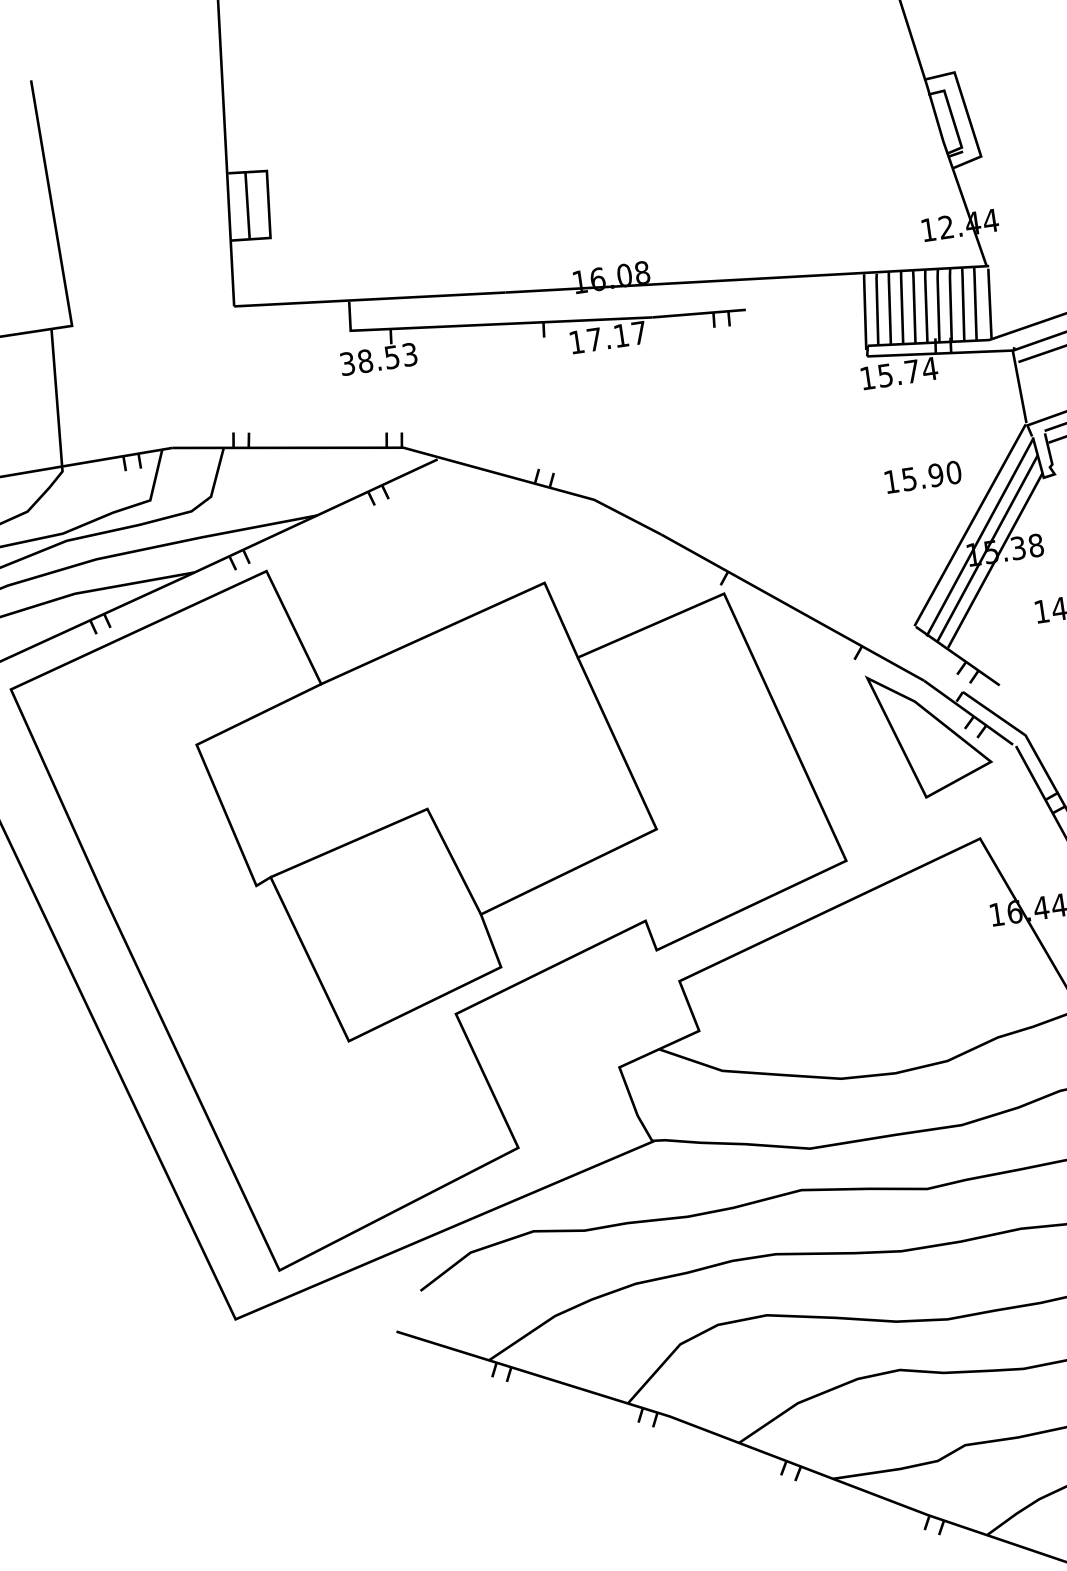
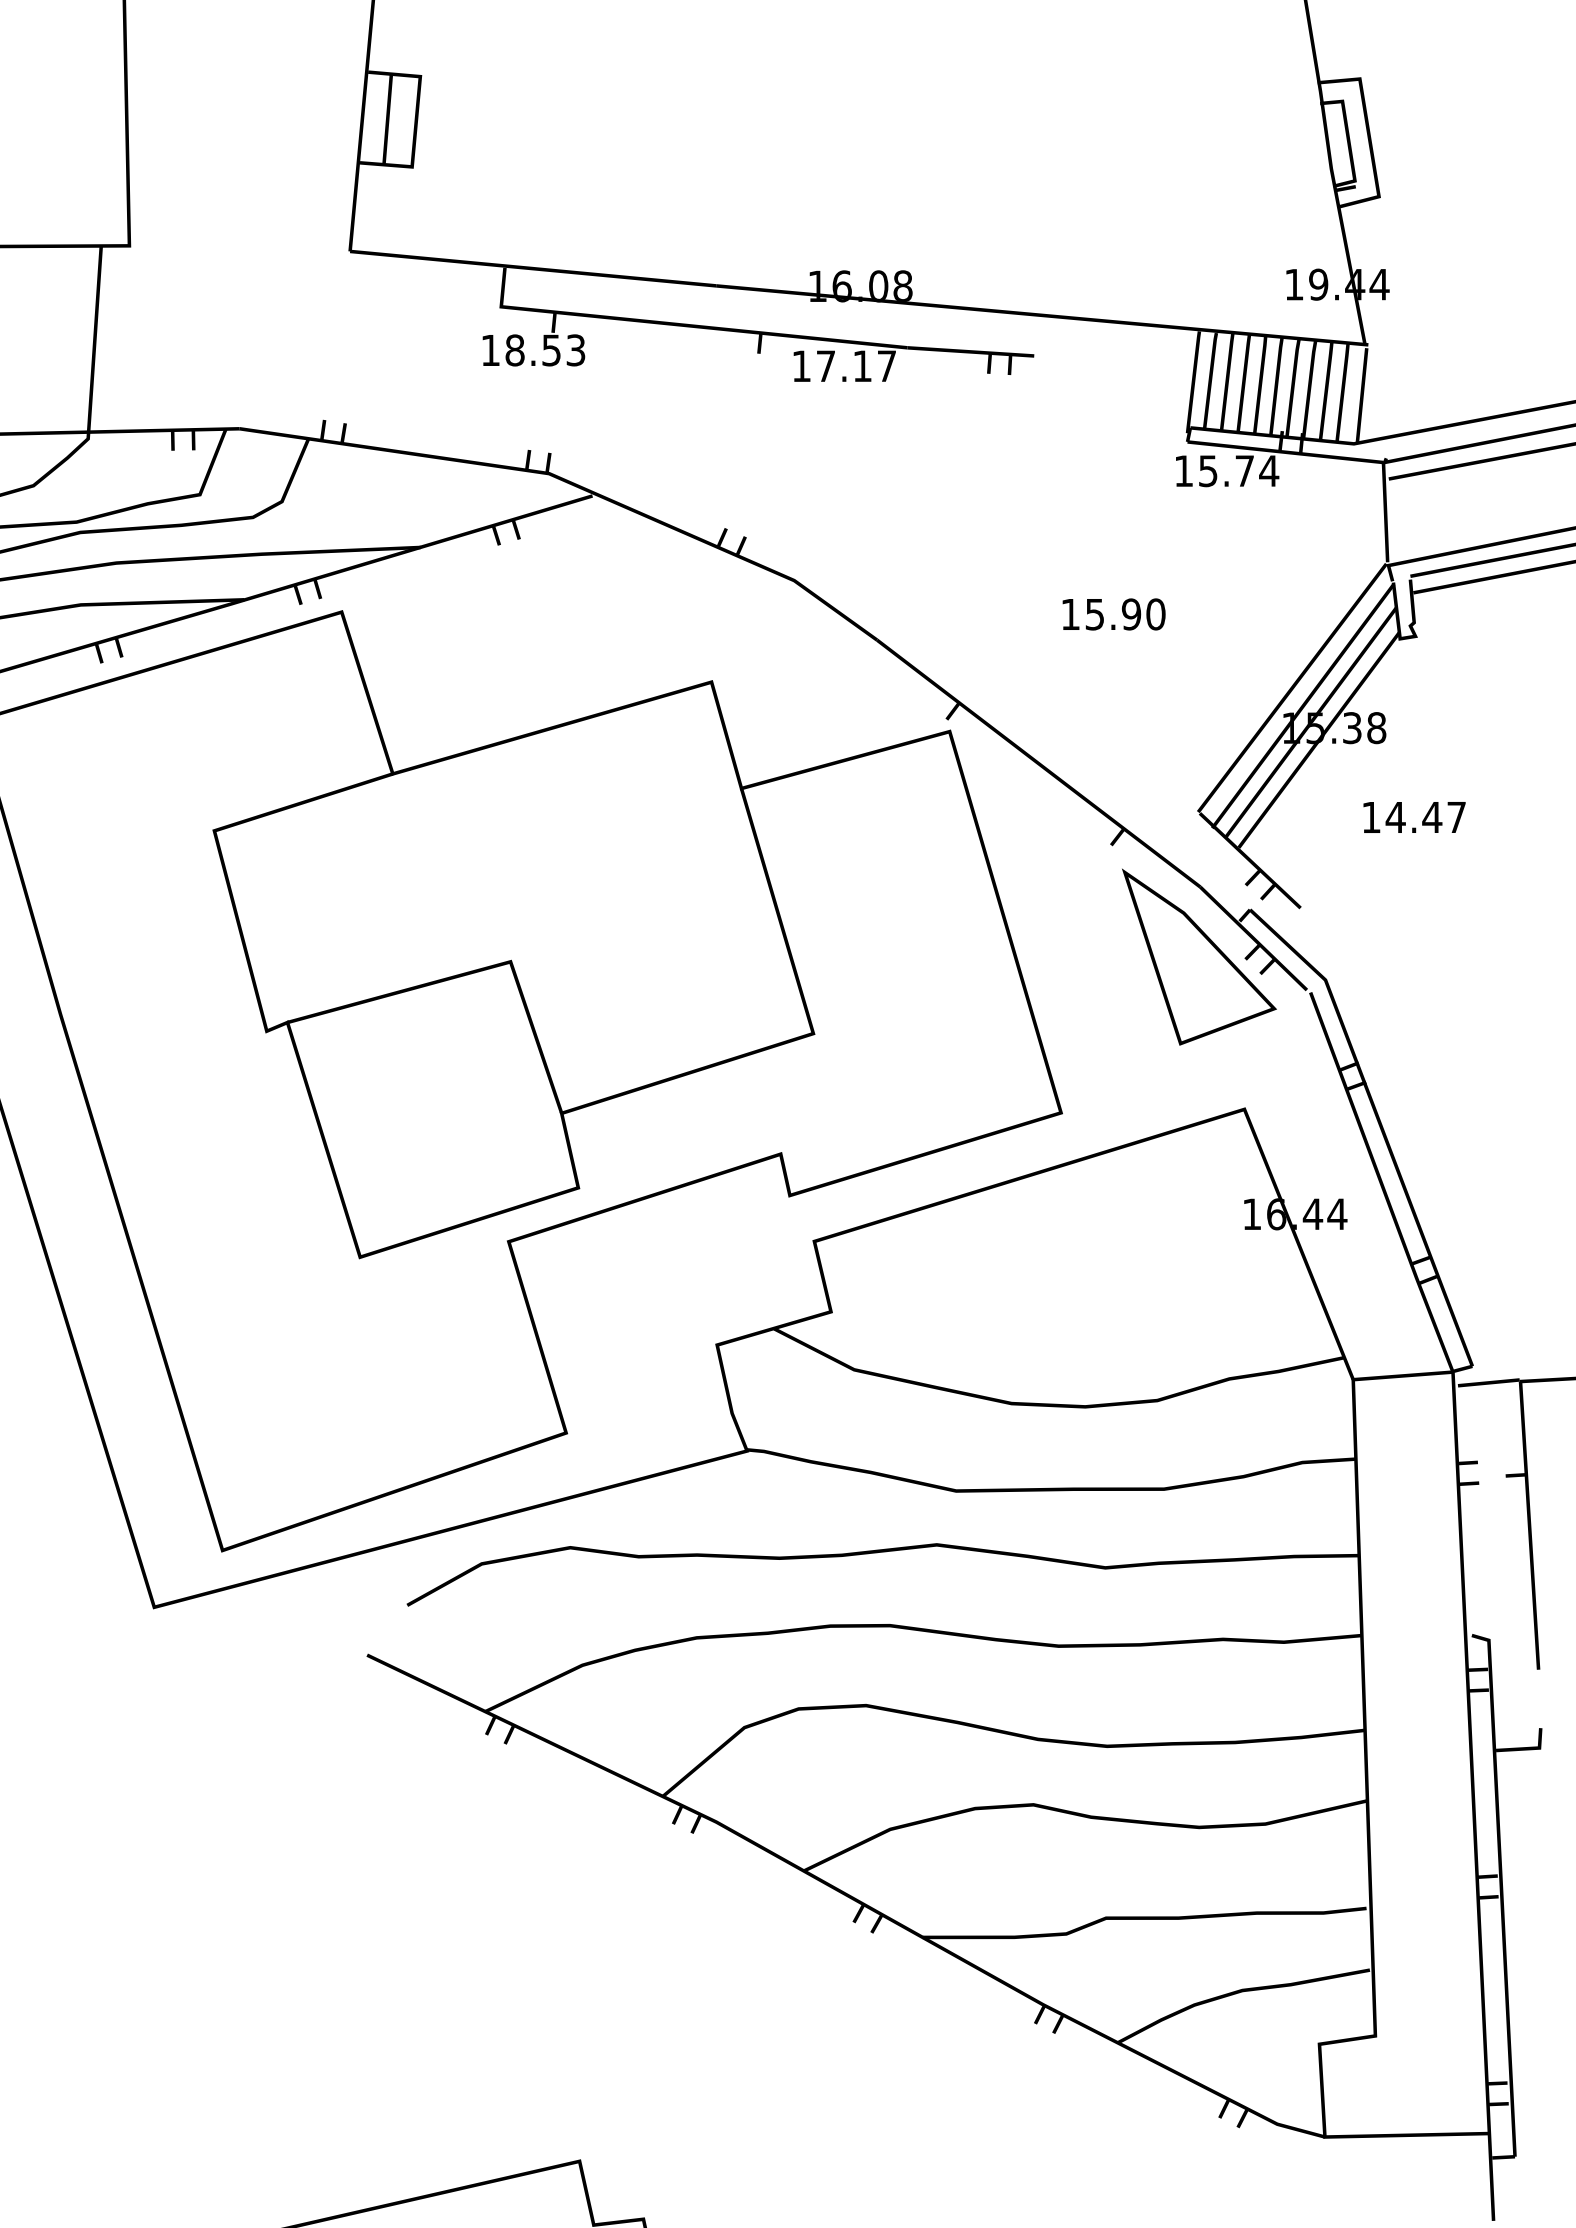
text: (946, 227) -> (1318, 284), 12.44 -> 19.44
text: (347, 363) -> (490, 350), 38.53 -> 18.53
text: (922, 477) -> (1113, 614), moved

